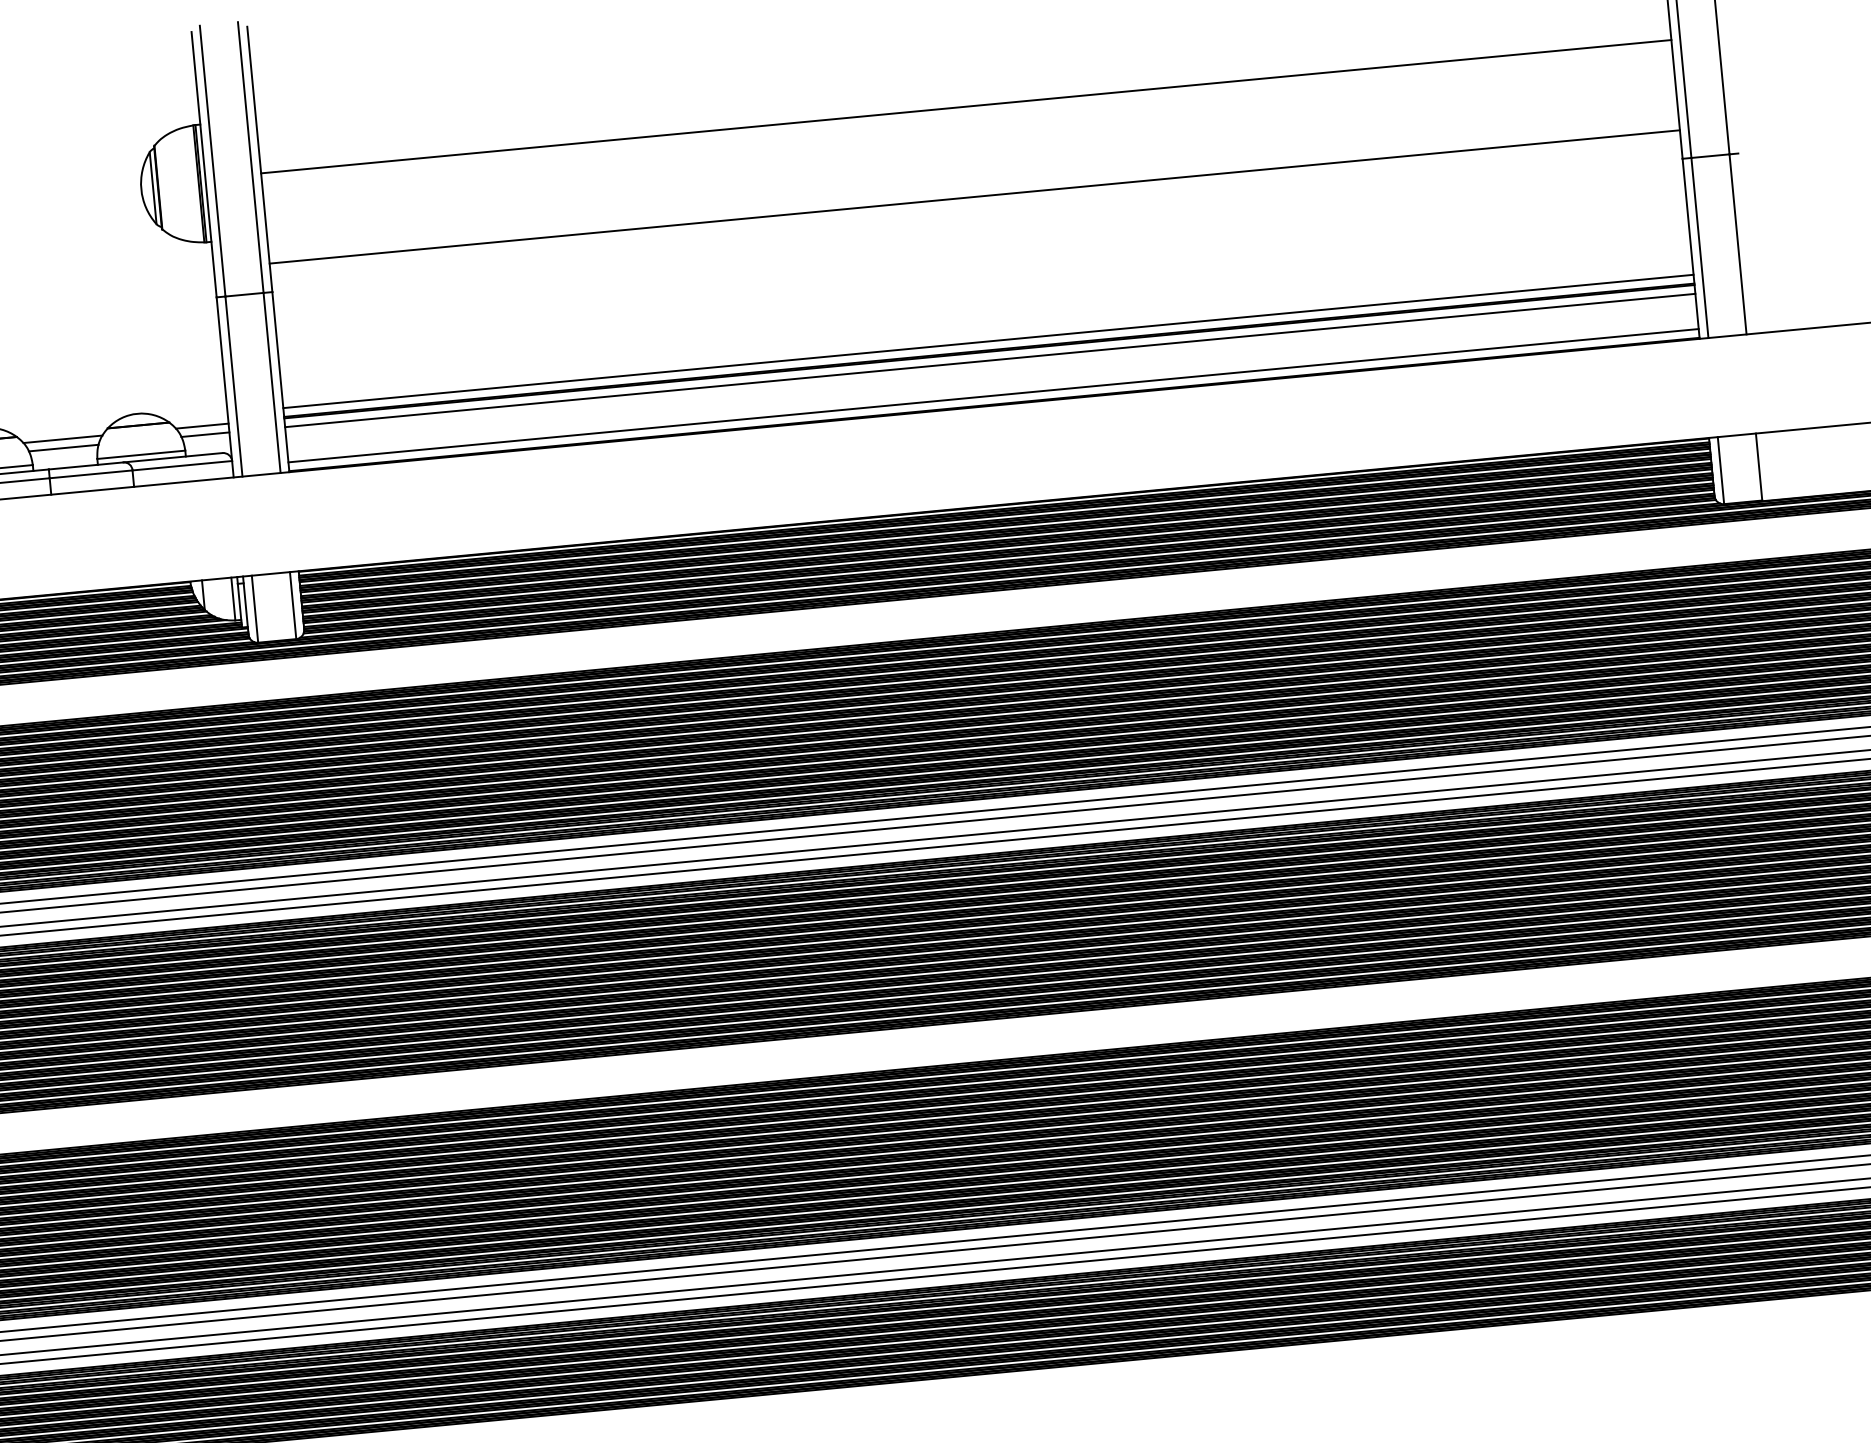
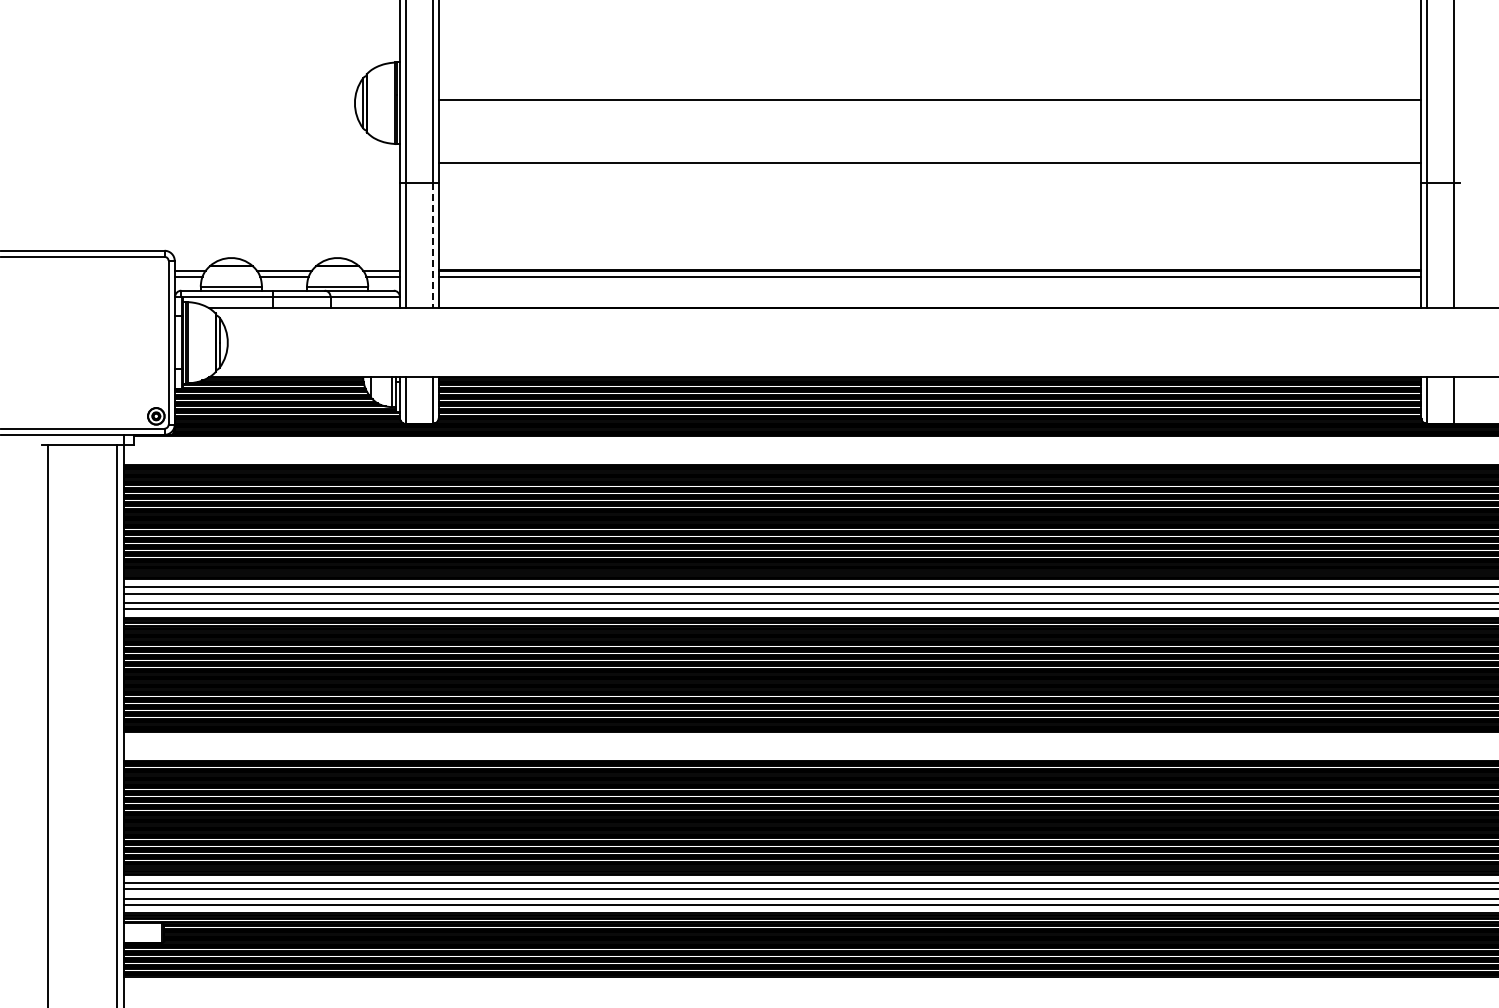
line: (987, 341) -> (929, 263), removed
line: (271, 382) -> (432, 245), solid -> dashed
line: (992, 395) -> (929, 301), removed

